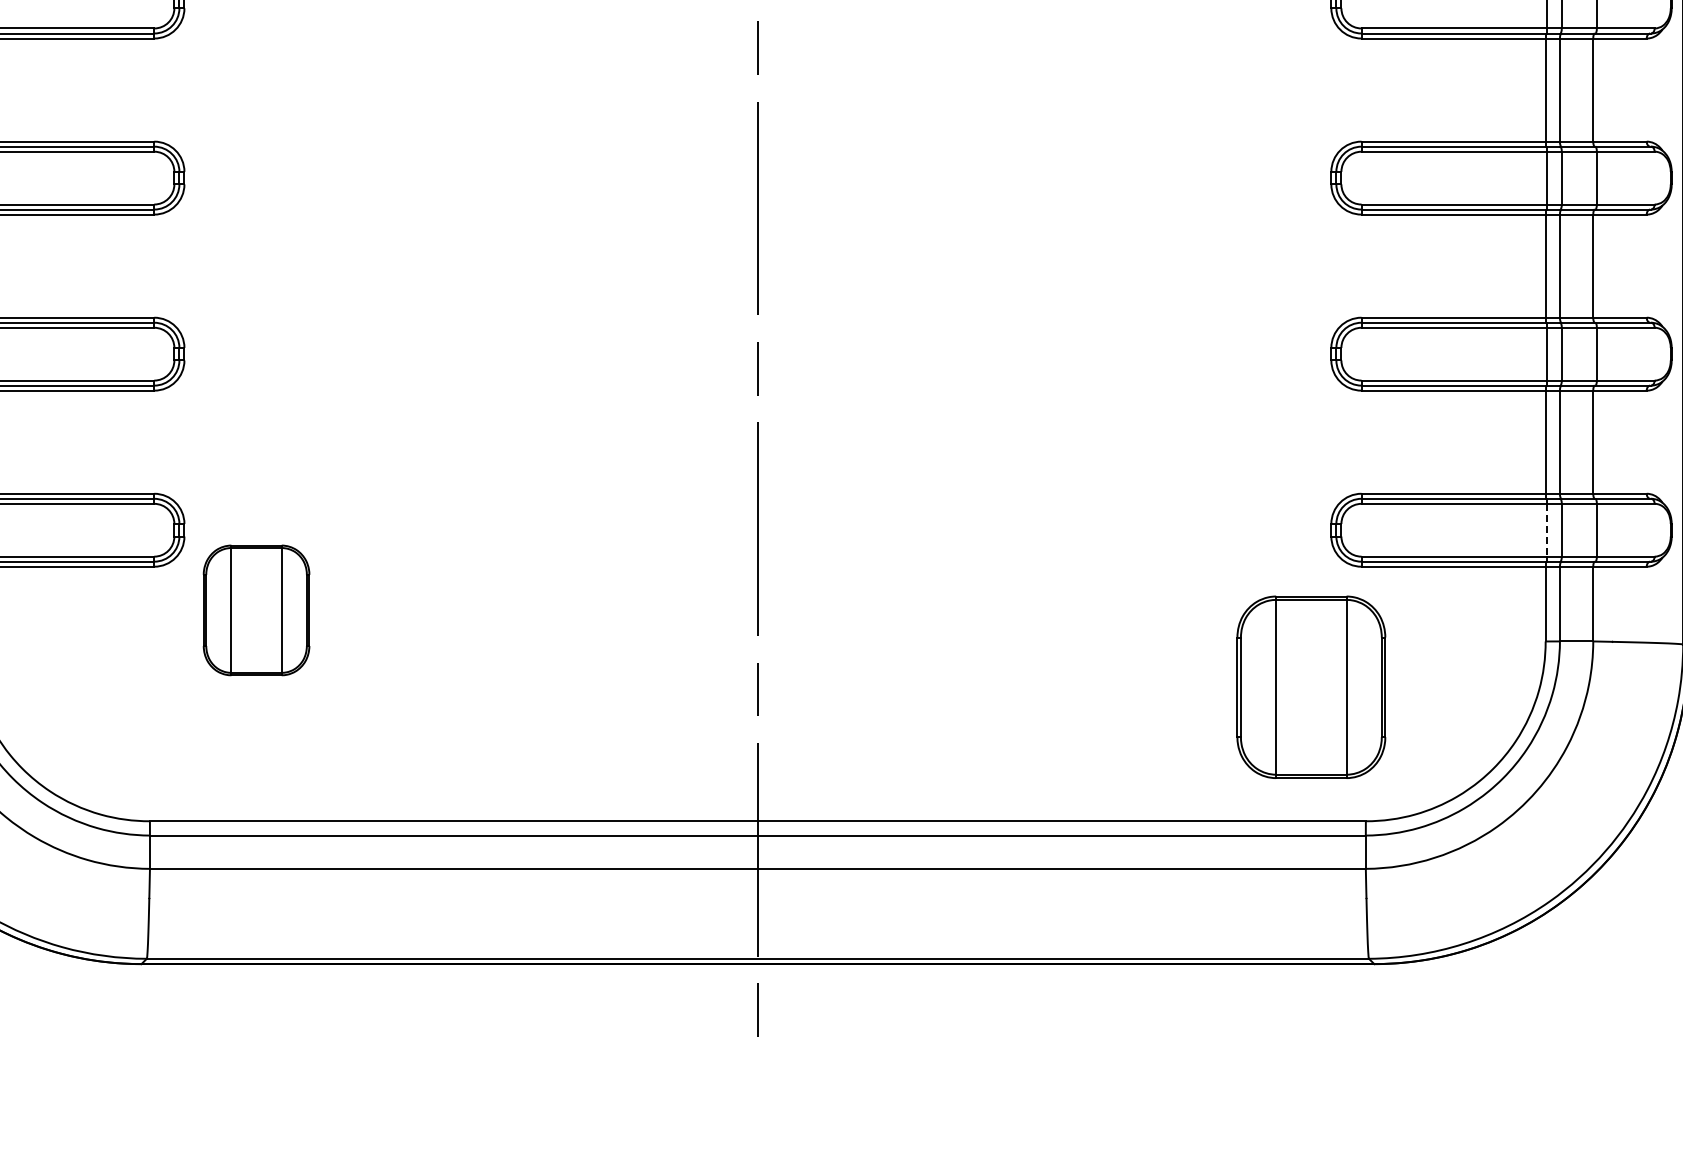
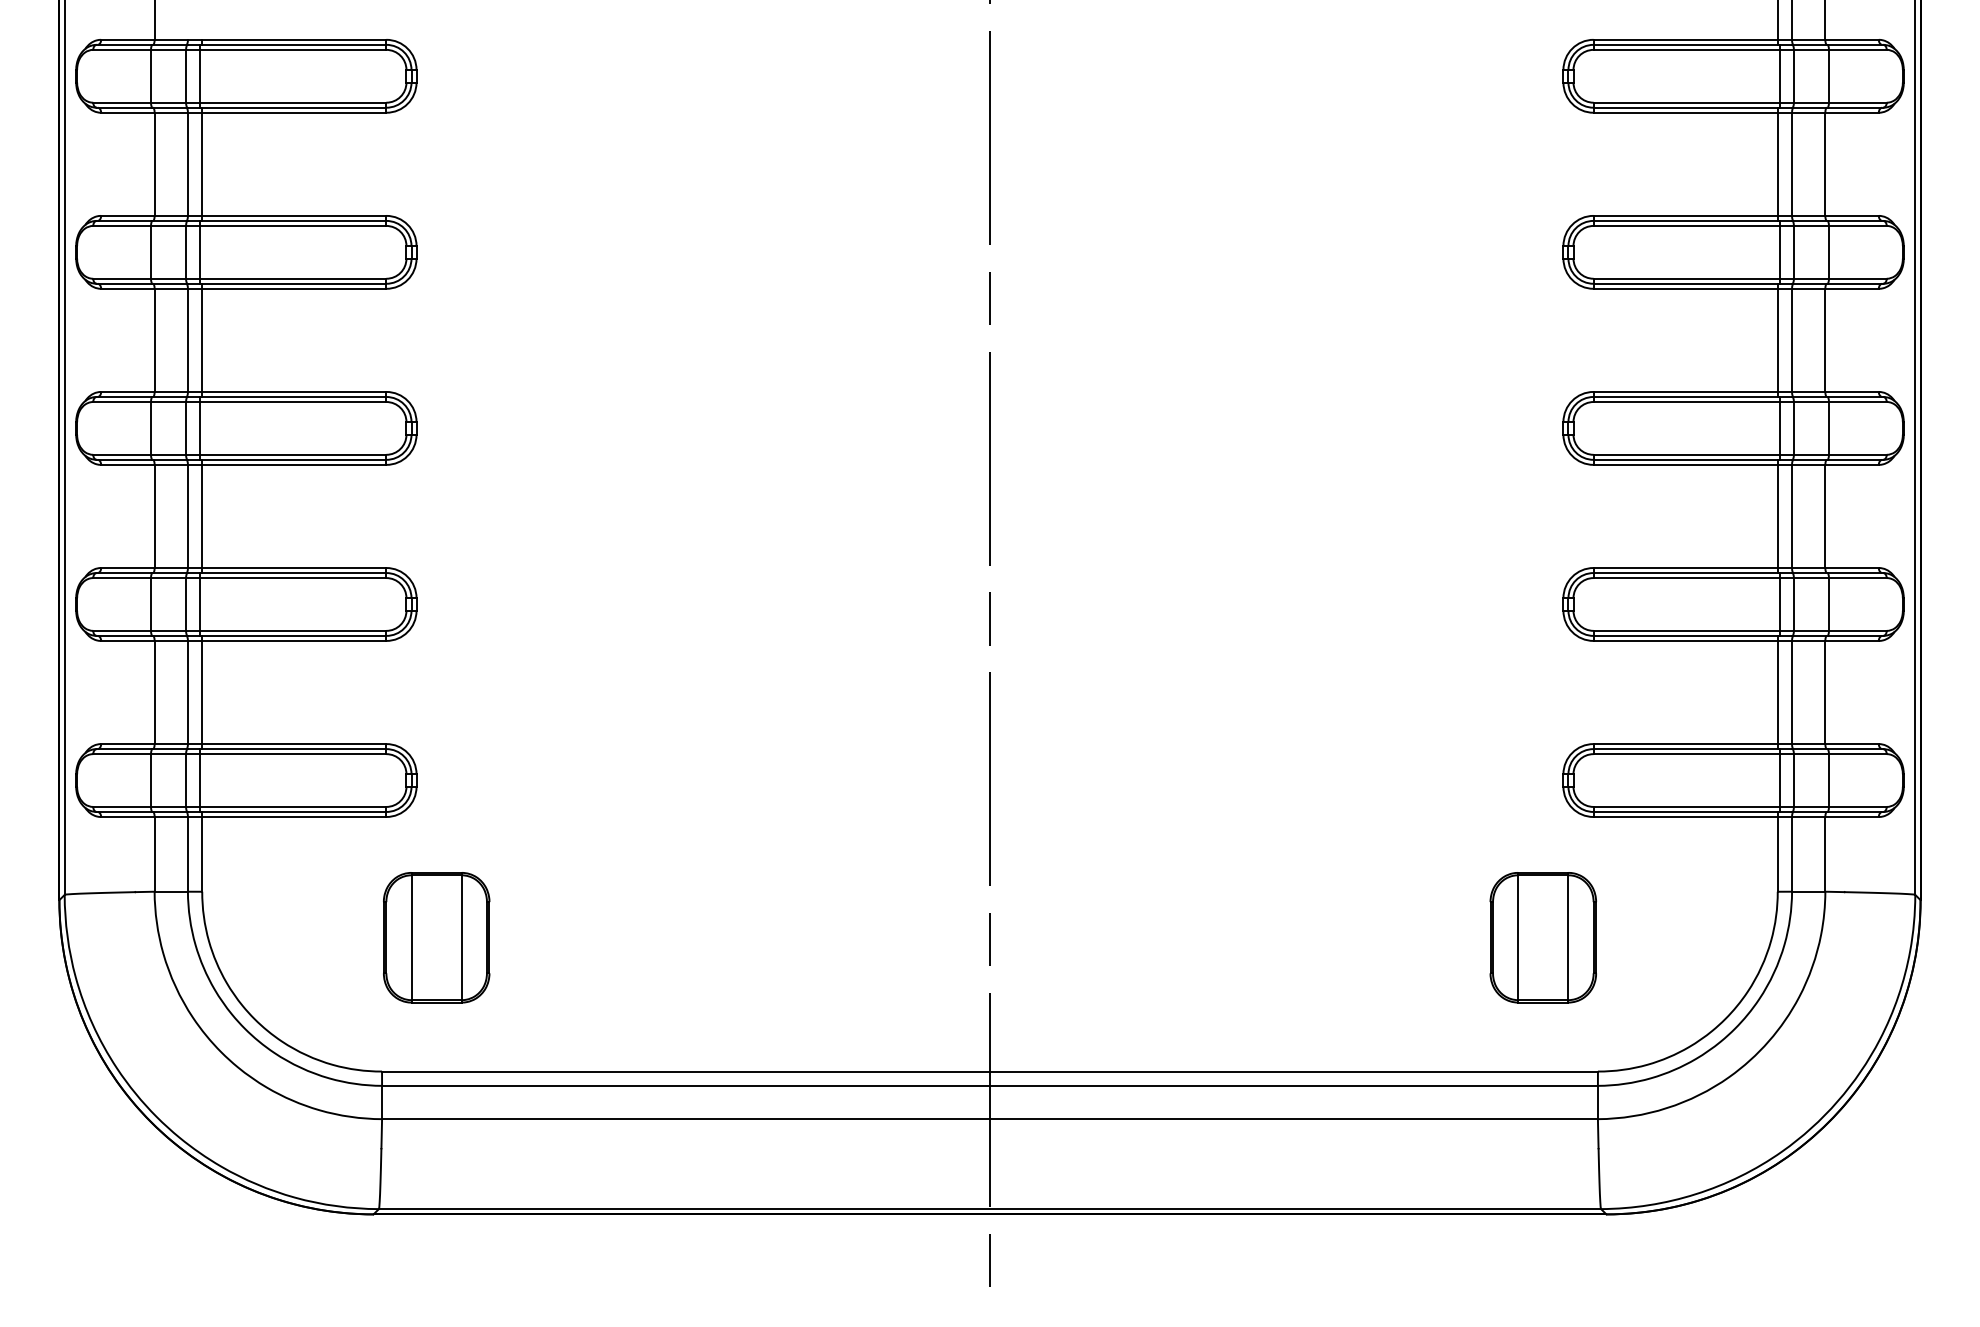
line: (1547, 531) -> (1779, 781), dashed -> solid
part: (256, 610) -> (436, 937), moved
part: (1310, 687) -> (1542, 937), size x0.71

